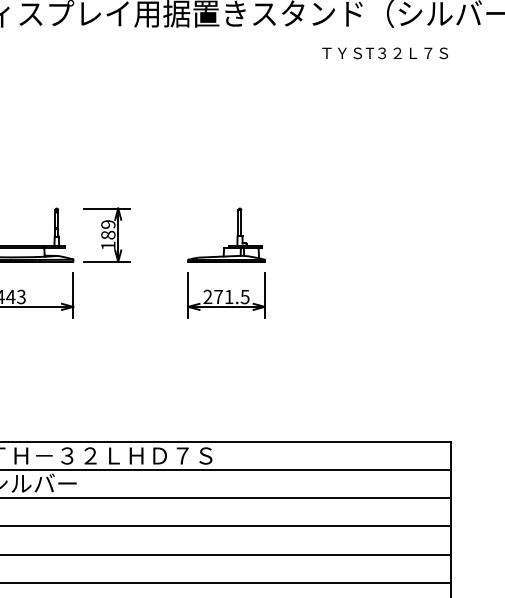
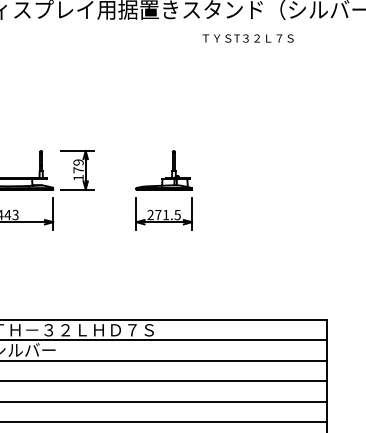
text: (384, 53) -> (247, 38), moved
text: (108, 235) -> (78, 170), 189 -> 179

